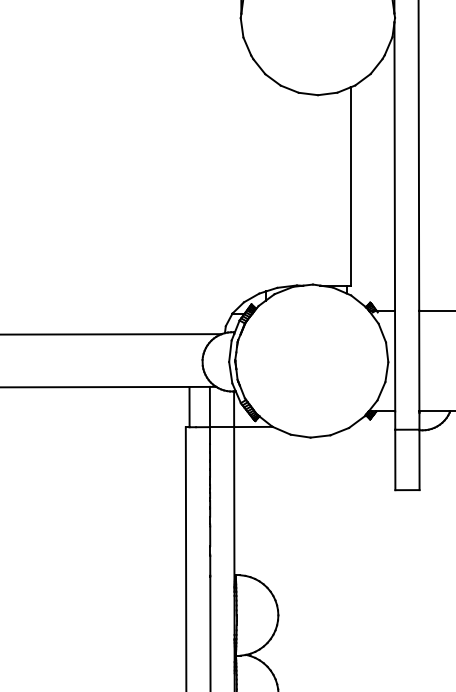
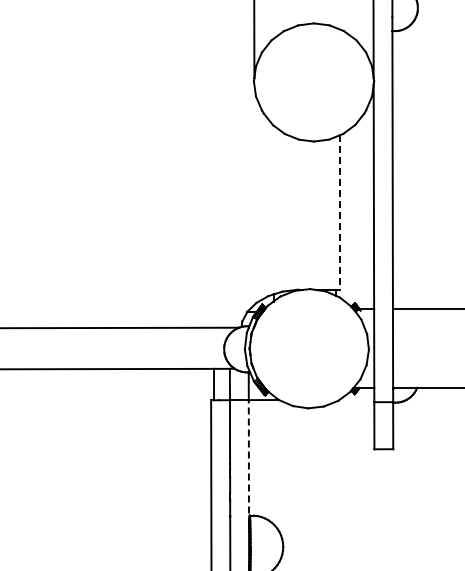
line: (350, 187) -> (339, 213), solid -> dashed
line: (233, 505) -> (248, 461), solid -> dashed

